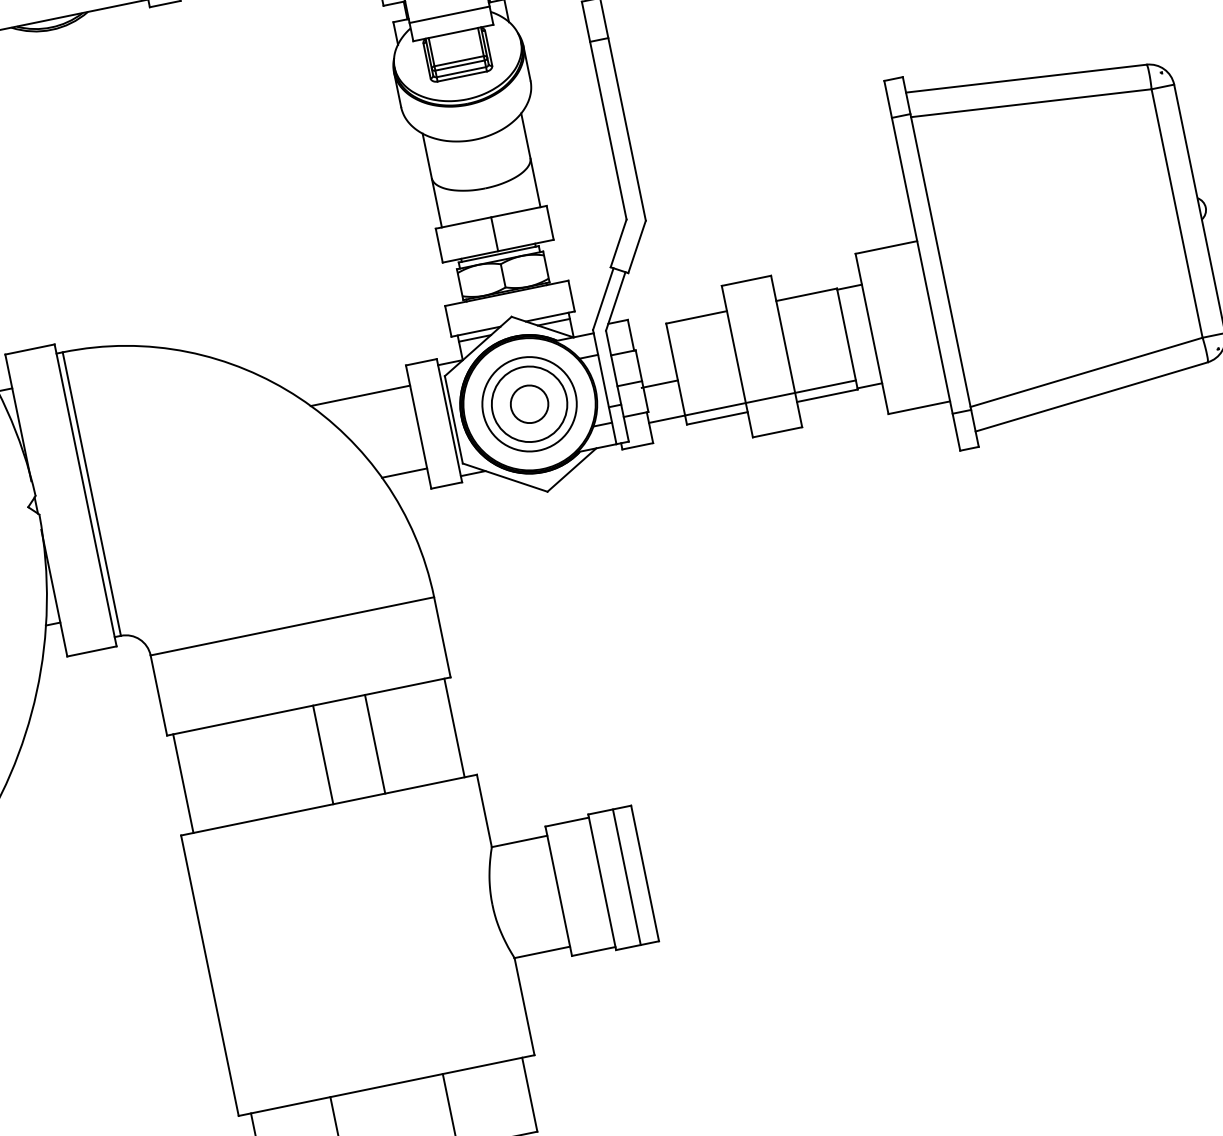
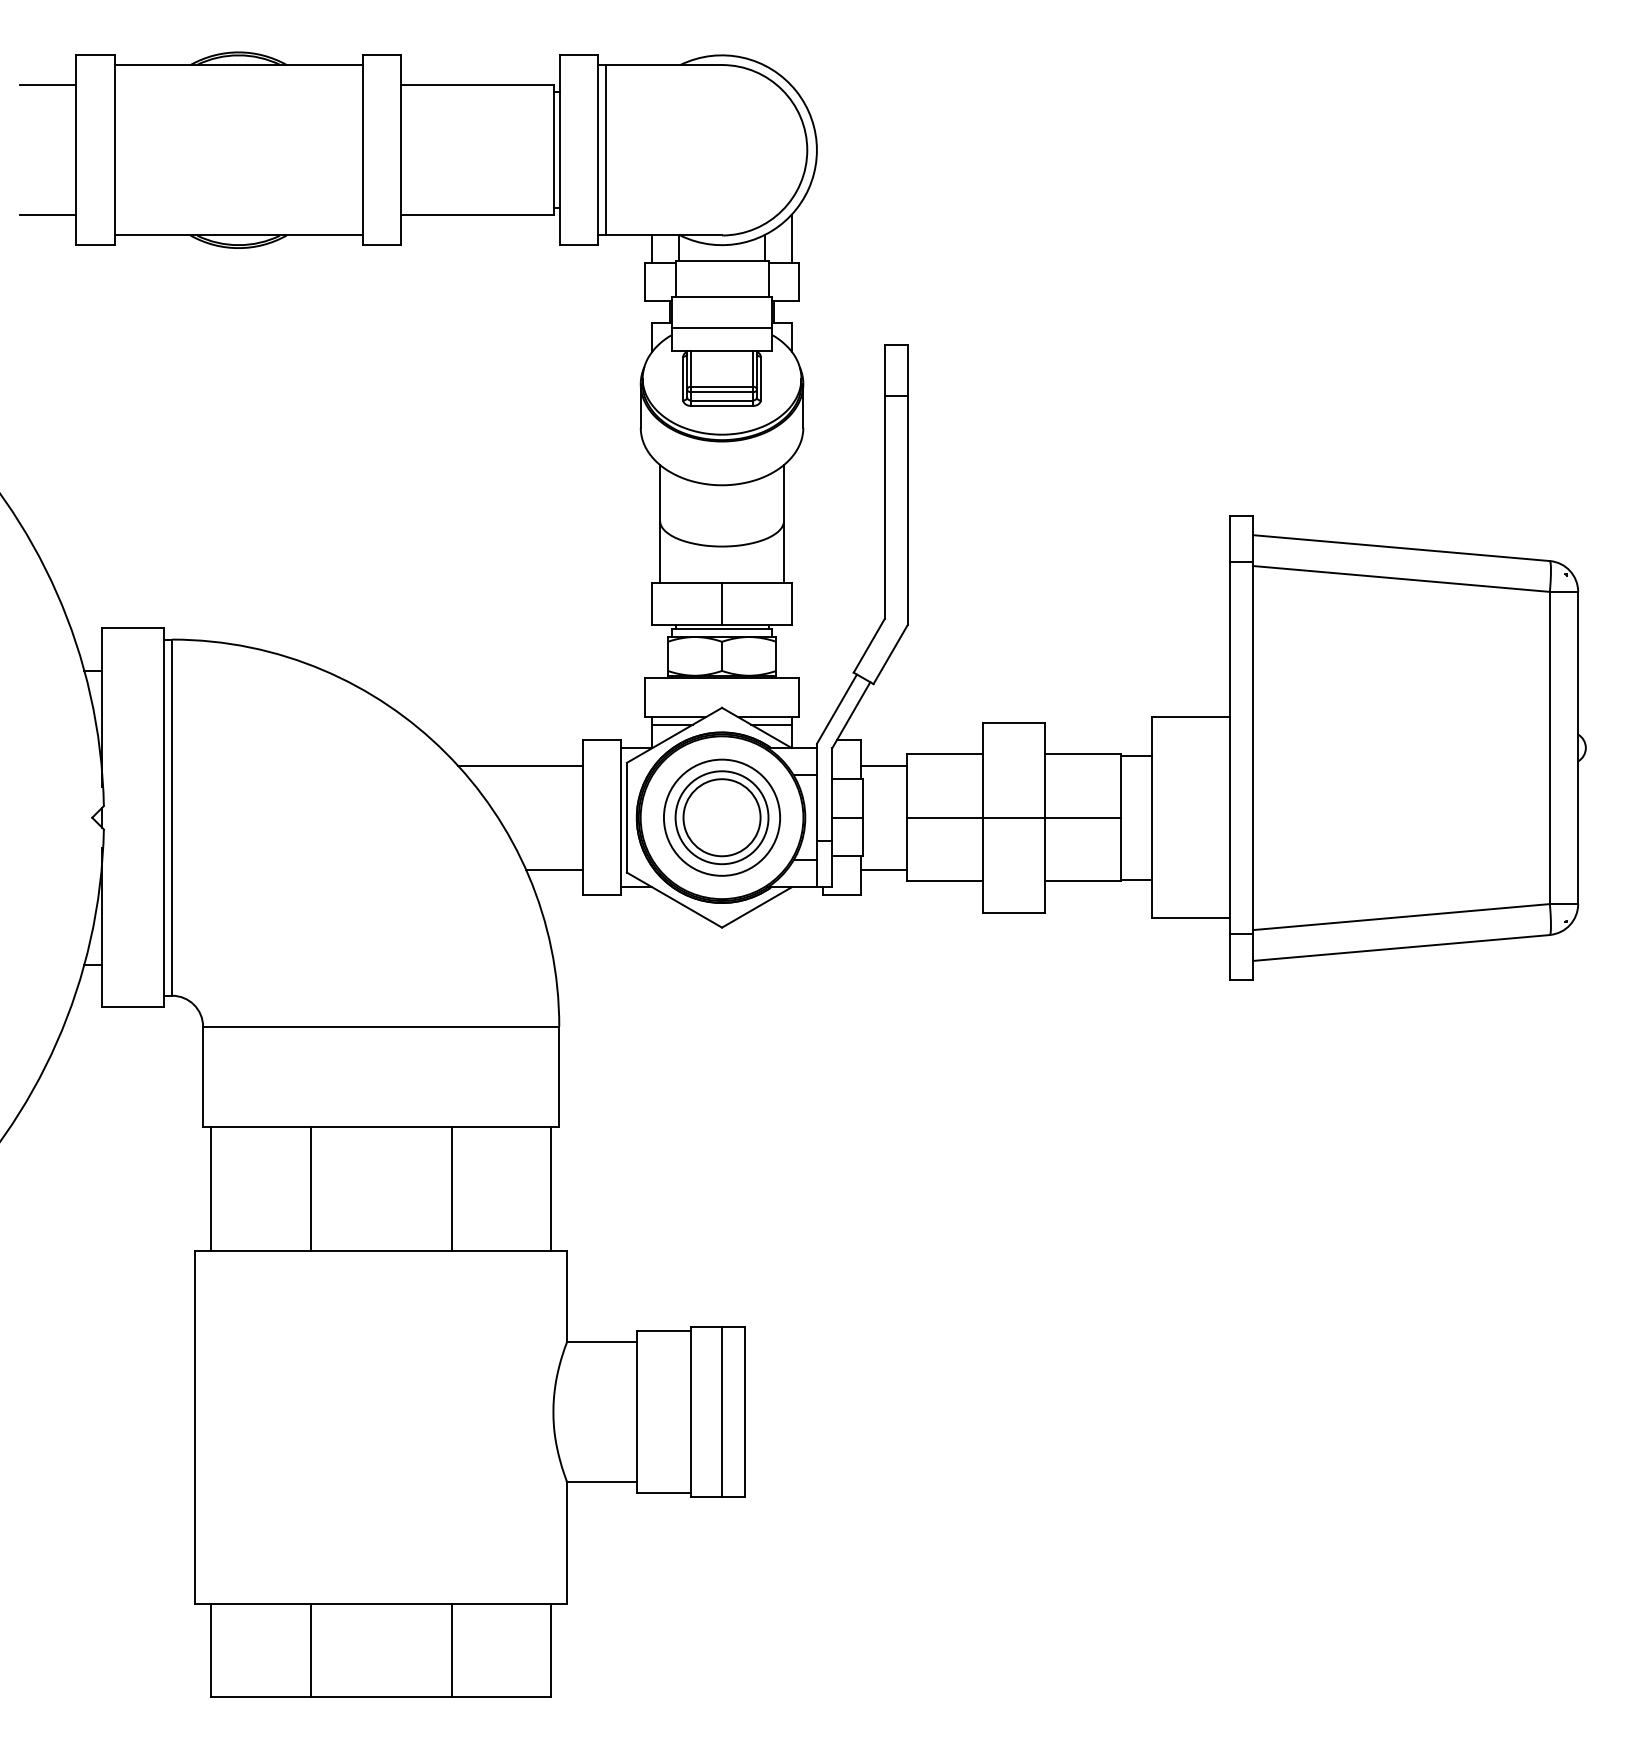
line: (659, 384) -> (883, 765), moved
line: (770, 397) -> (1013, 817), moved
circle: (529, 404) -> (721, 817), size x1.67
line: (323, 755) -> (310, 1189), moved

